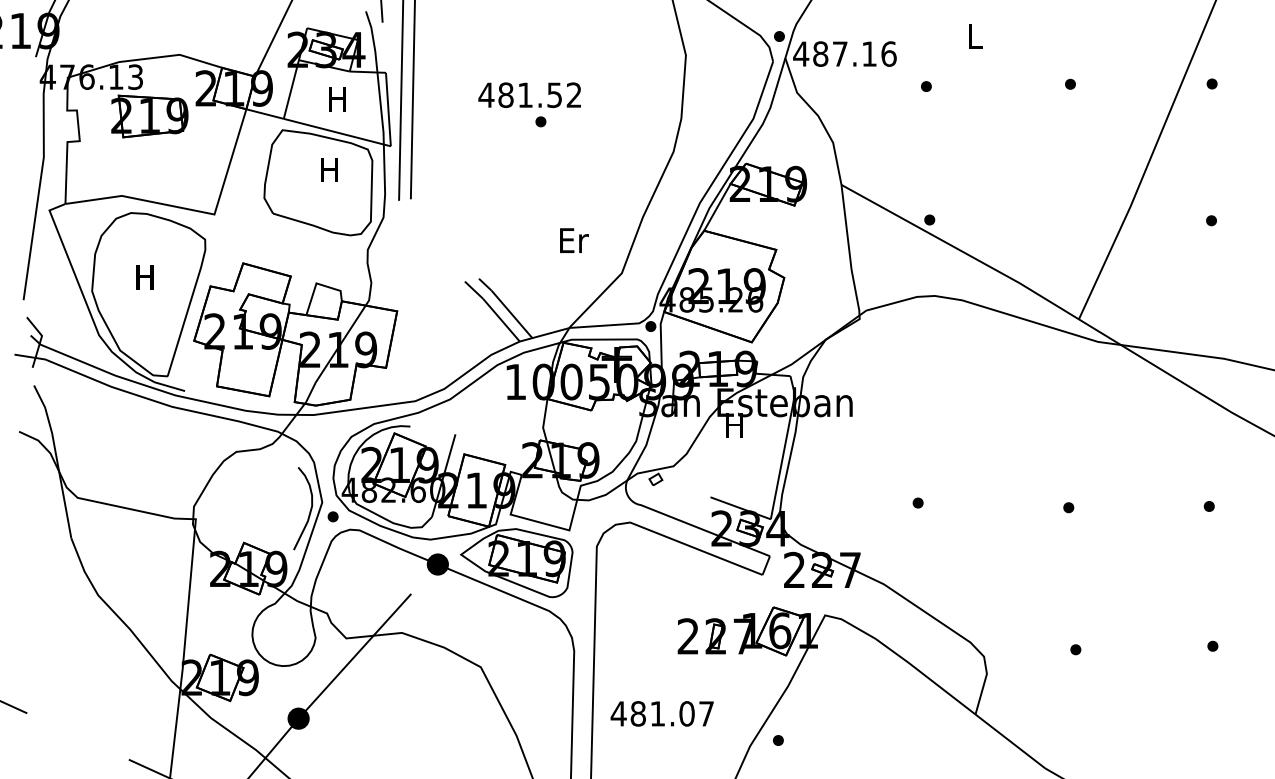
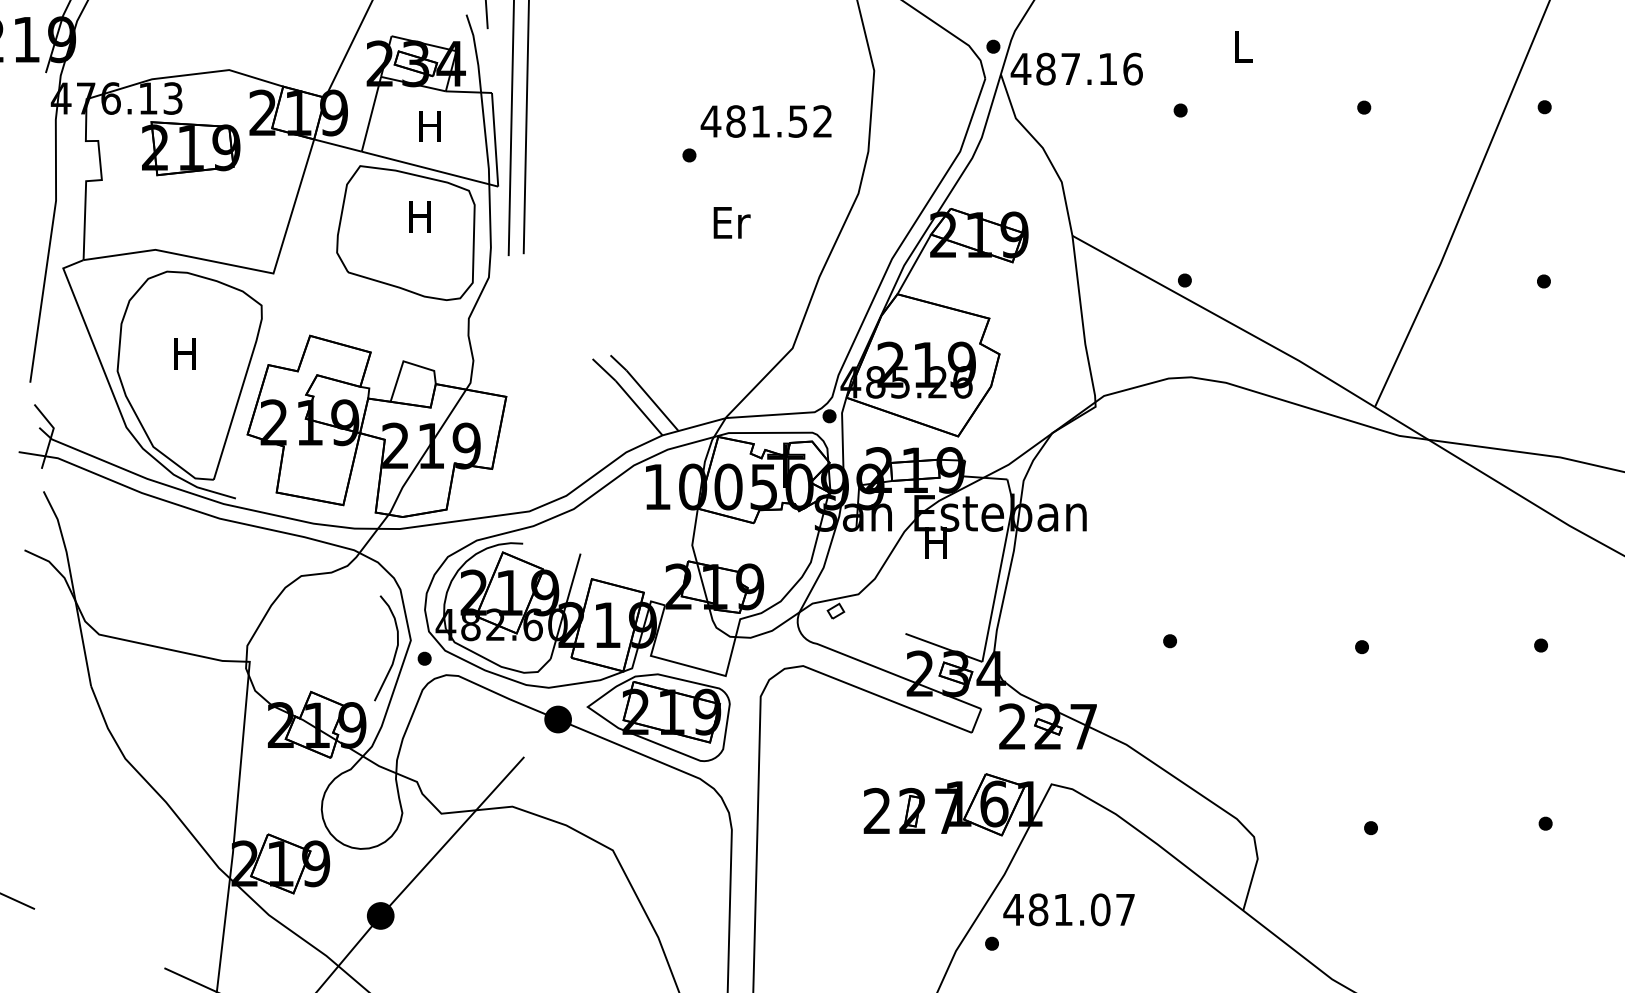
text: (529, 95) -> (765, 121), moved
text: (573, 240) -> (731, 222), moved
text: (661, 713) -> (1068, 909), moved

